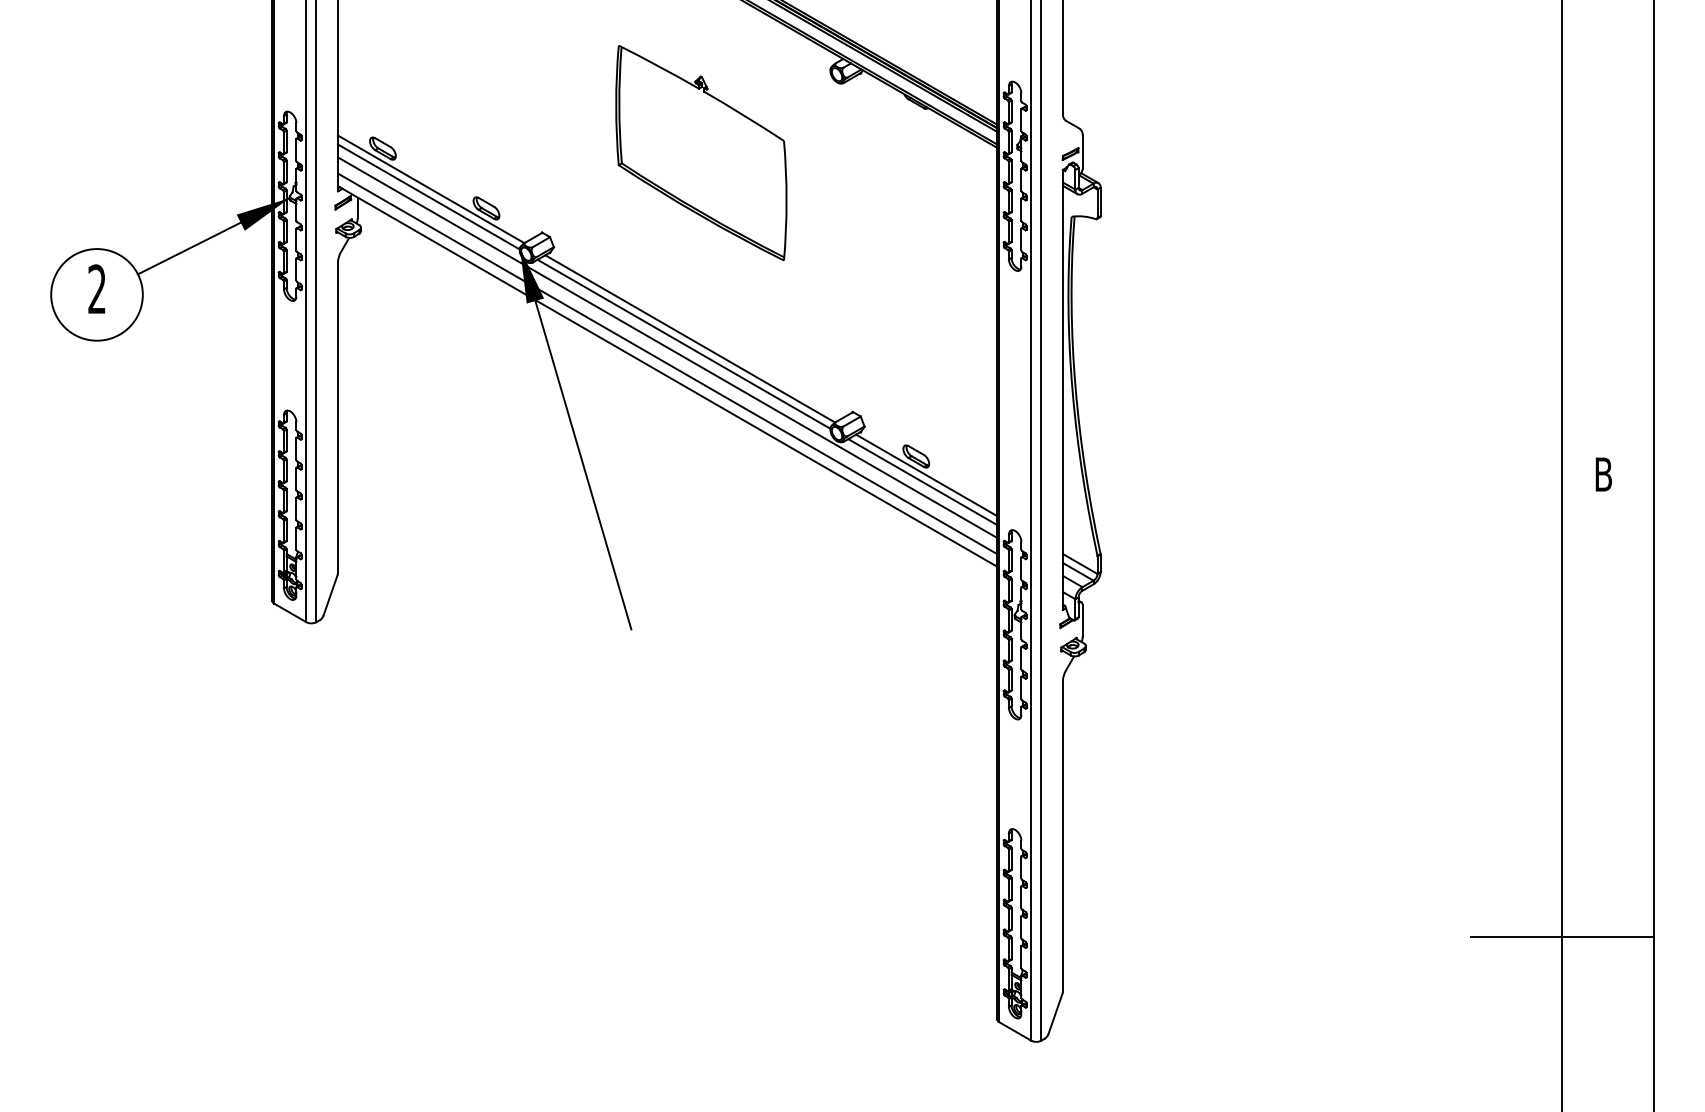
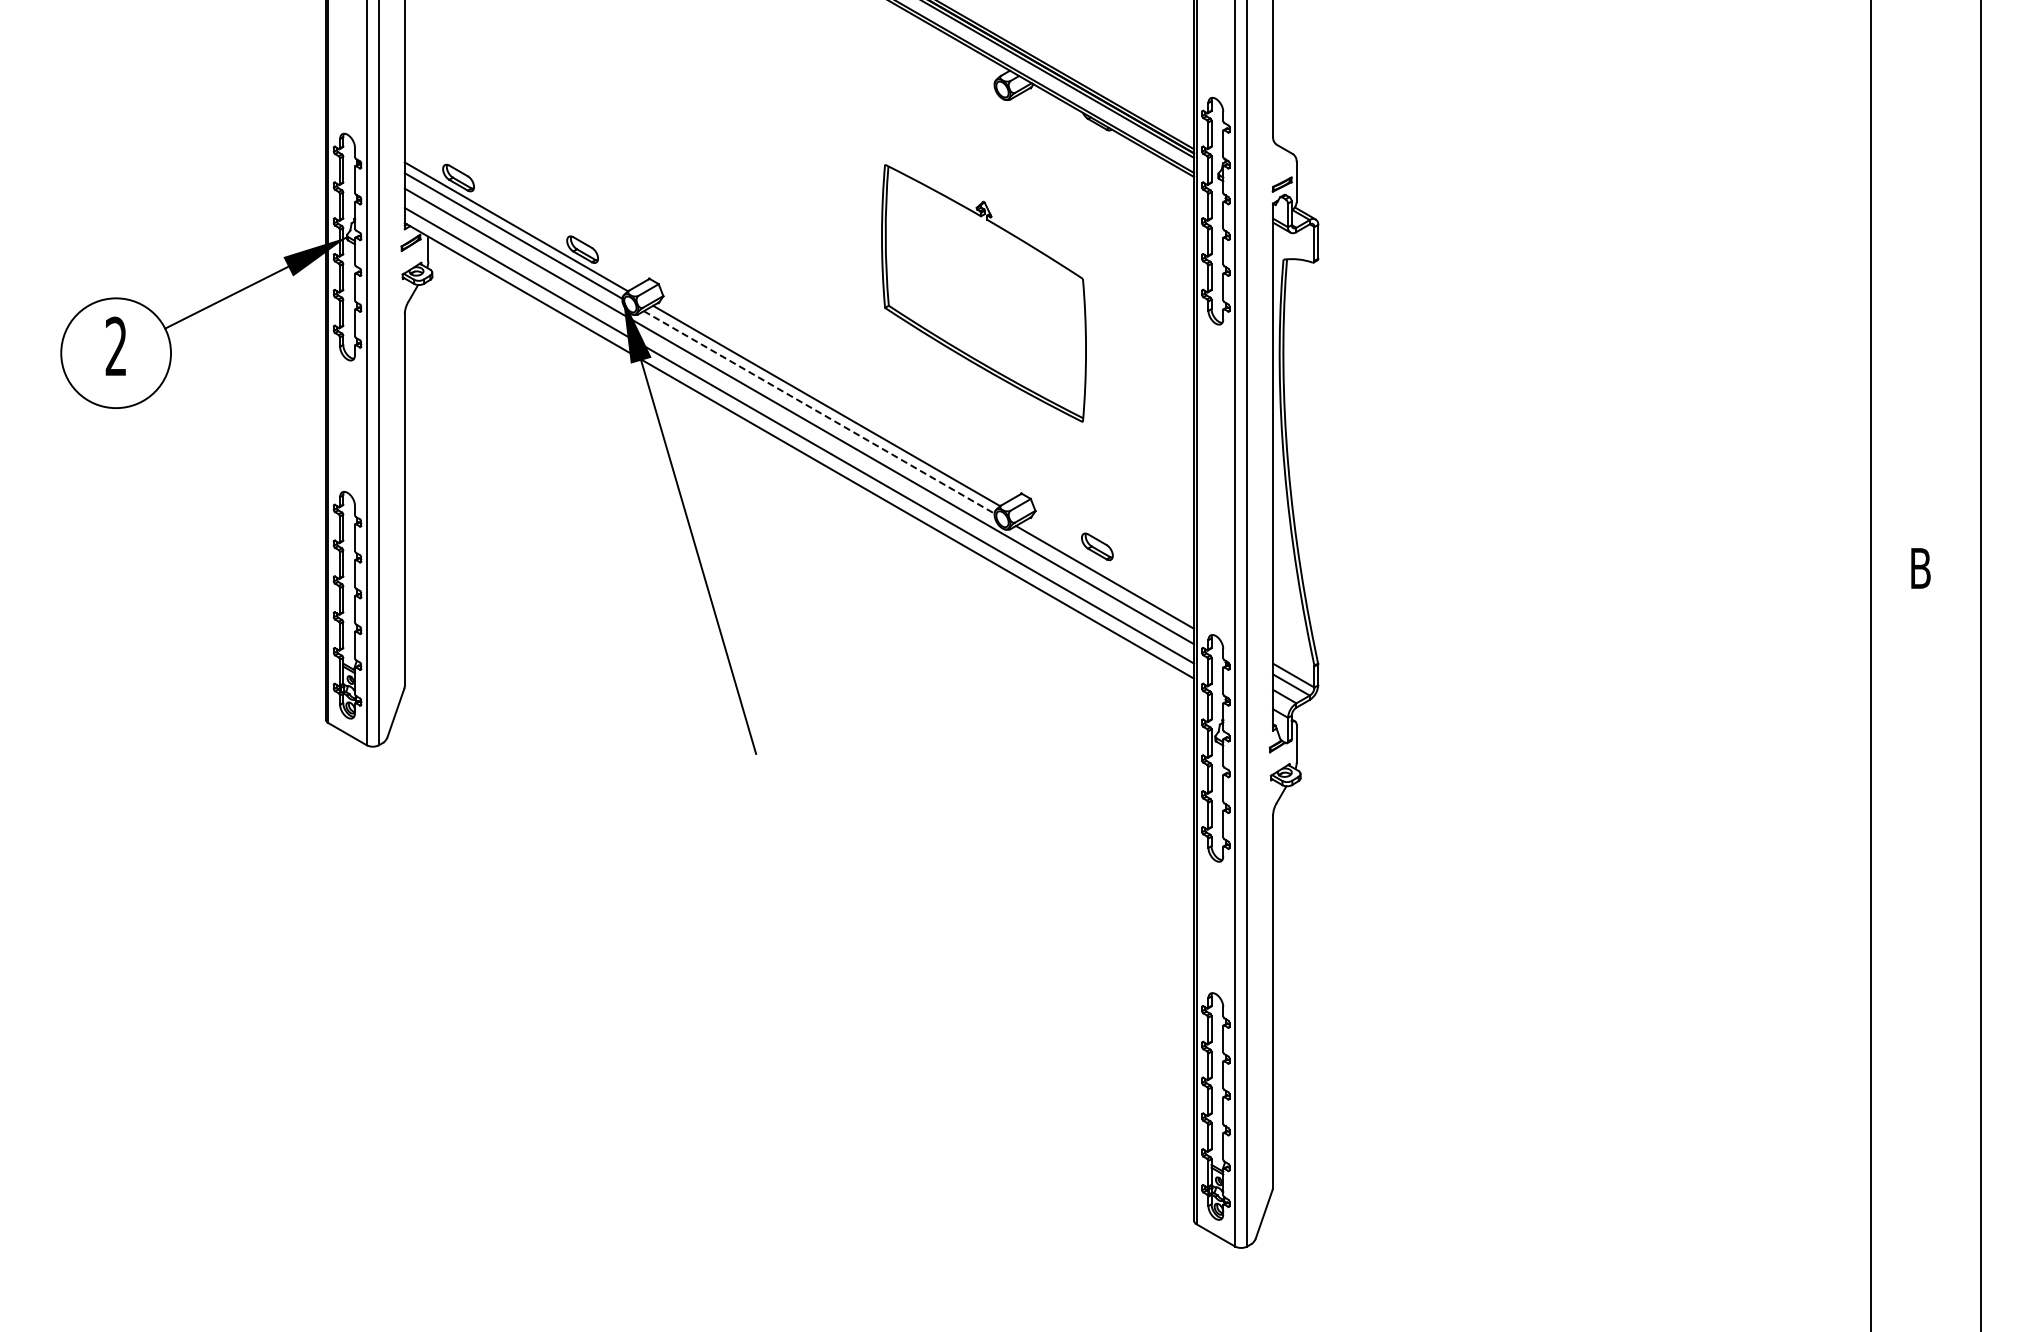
part: (700, 153) -> (983, 293), moved
line: (684, 344) -> (819, 412), solid -> dashed
line: (926, 475) -> (1109, 569), removed
line: (1561, 936) -> (1870, 1121), removed

